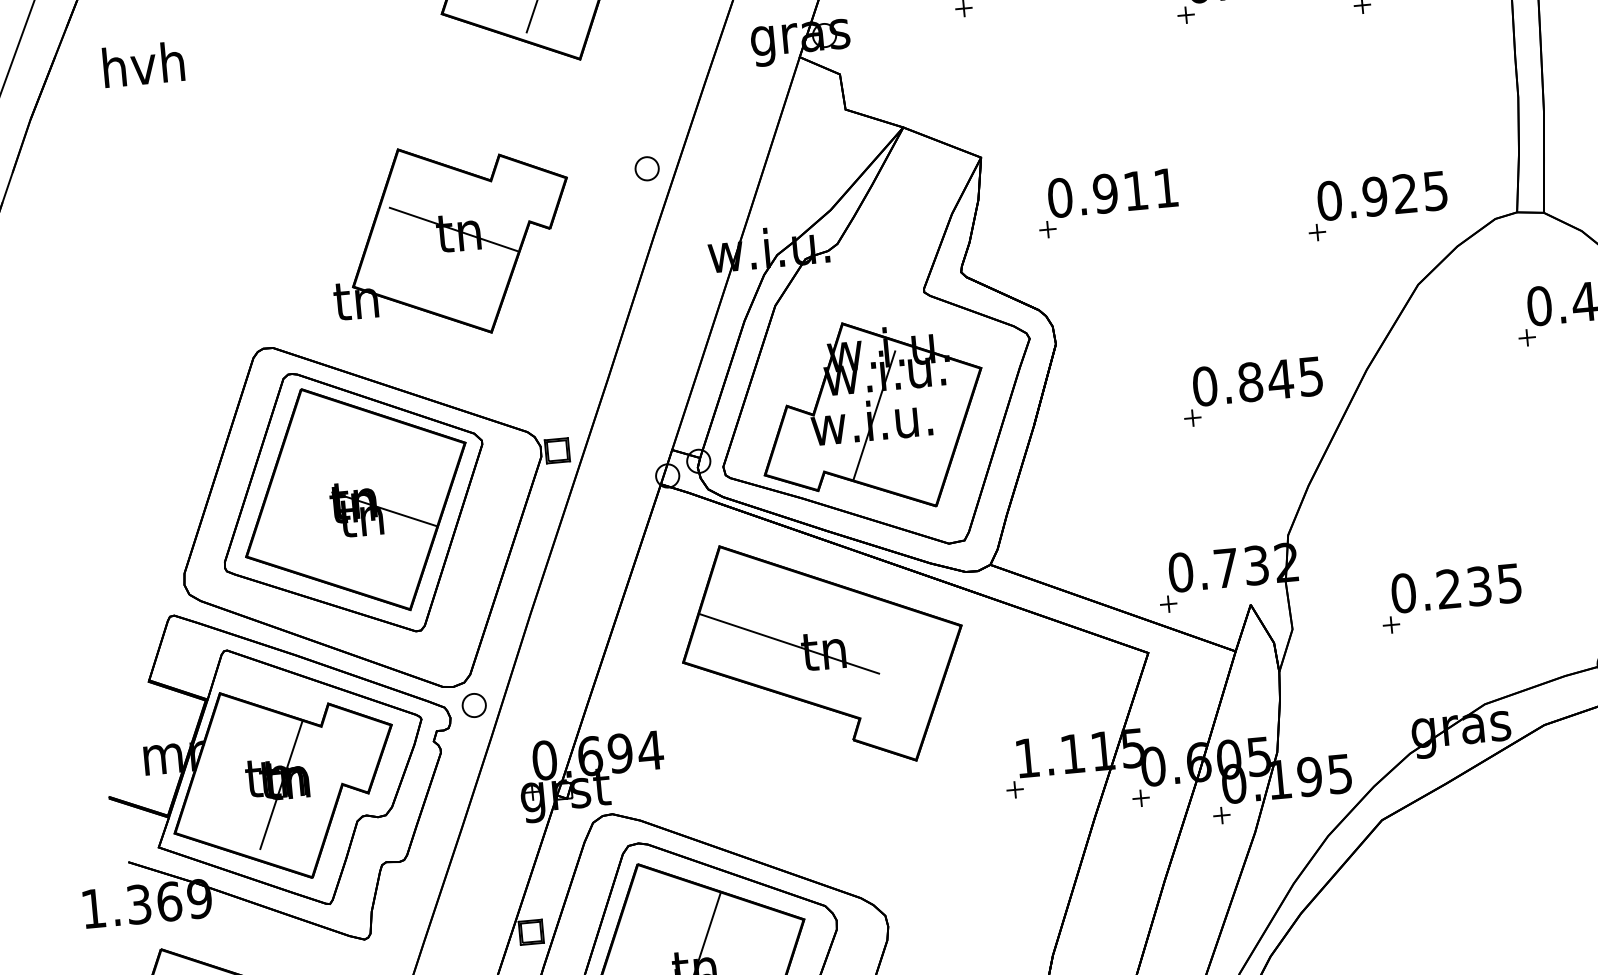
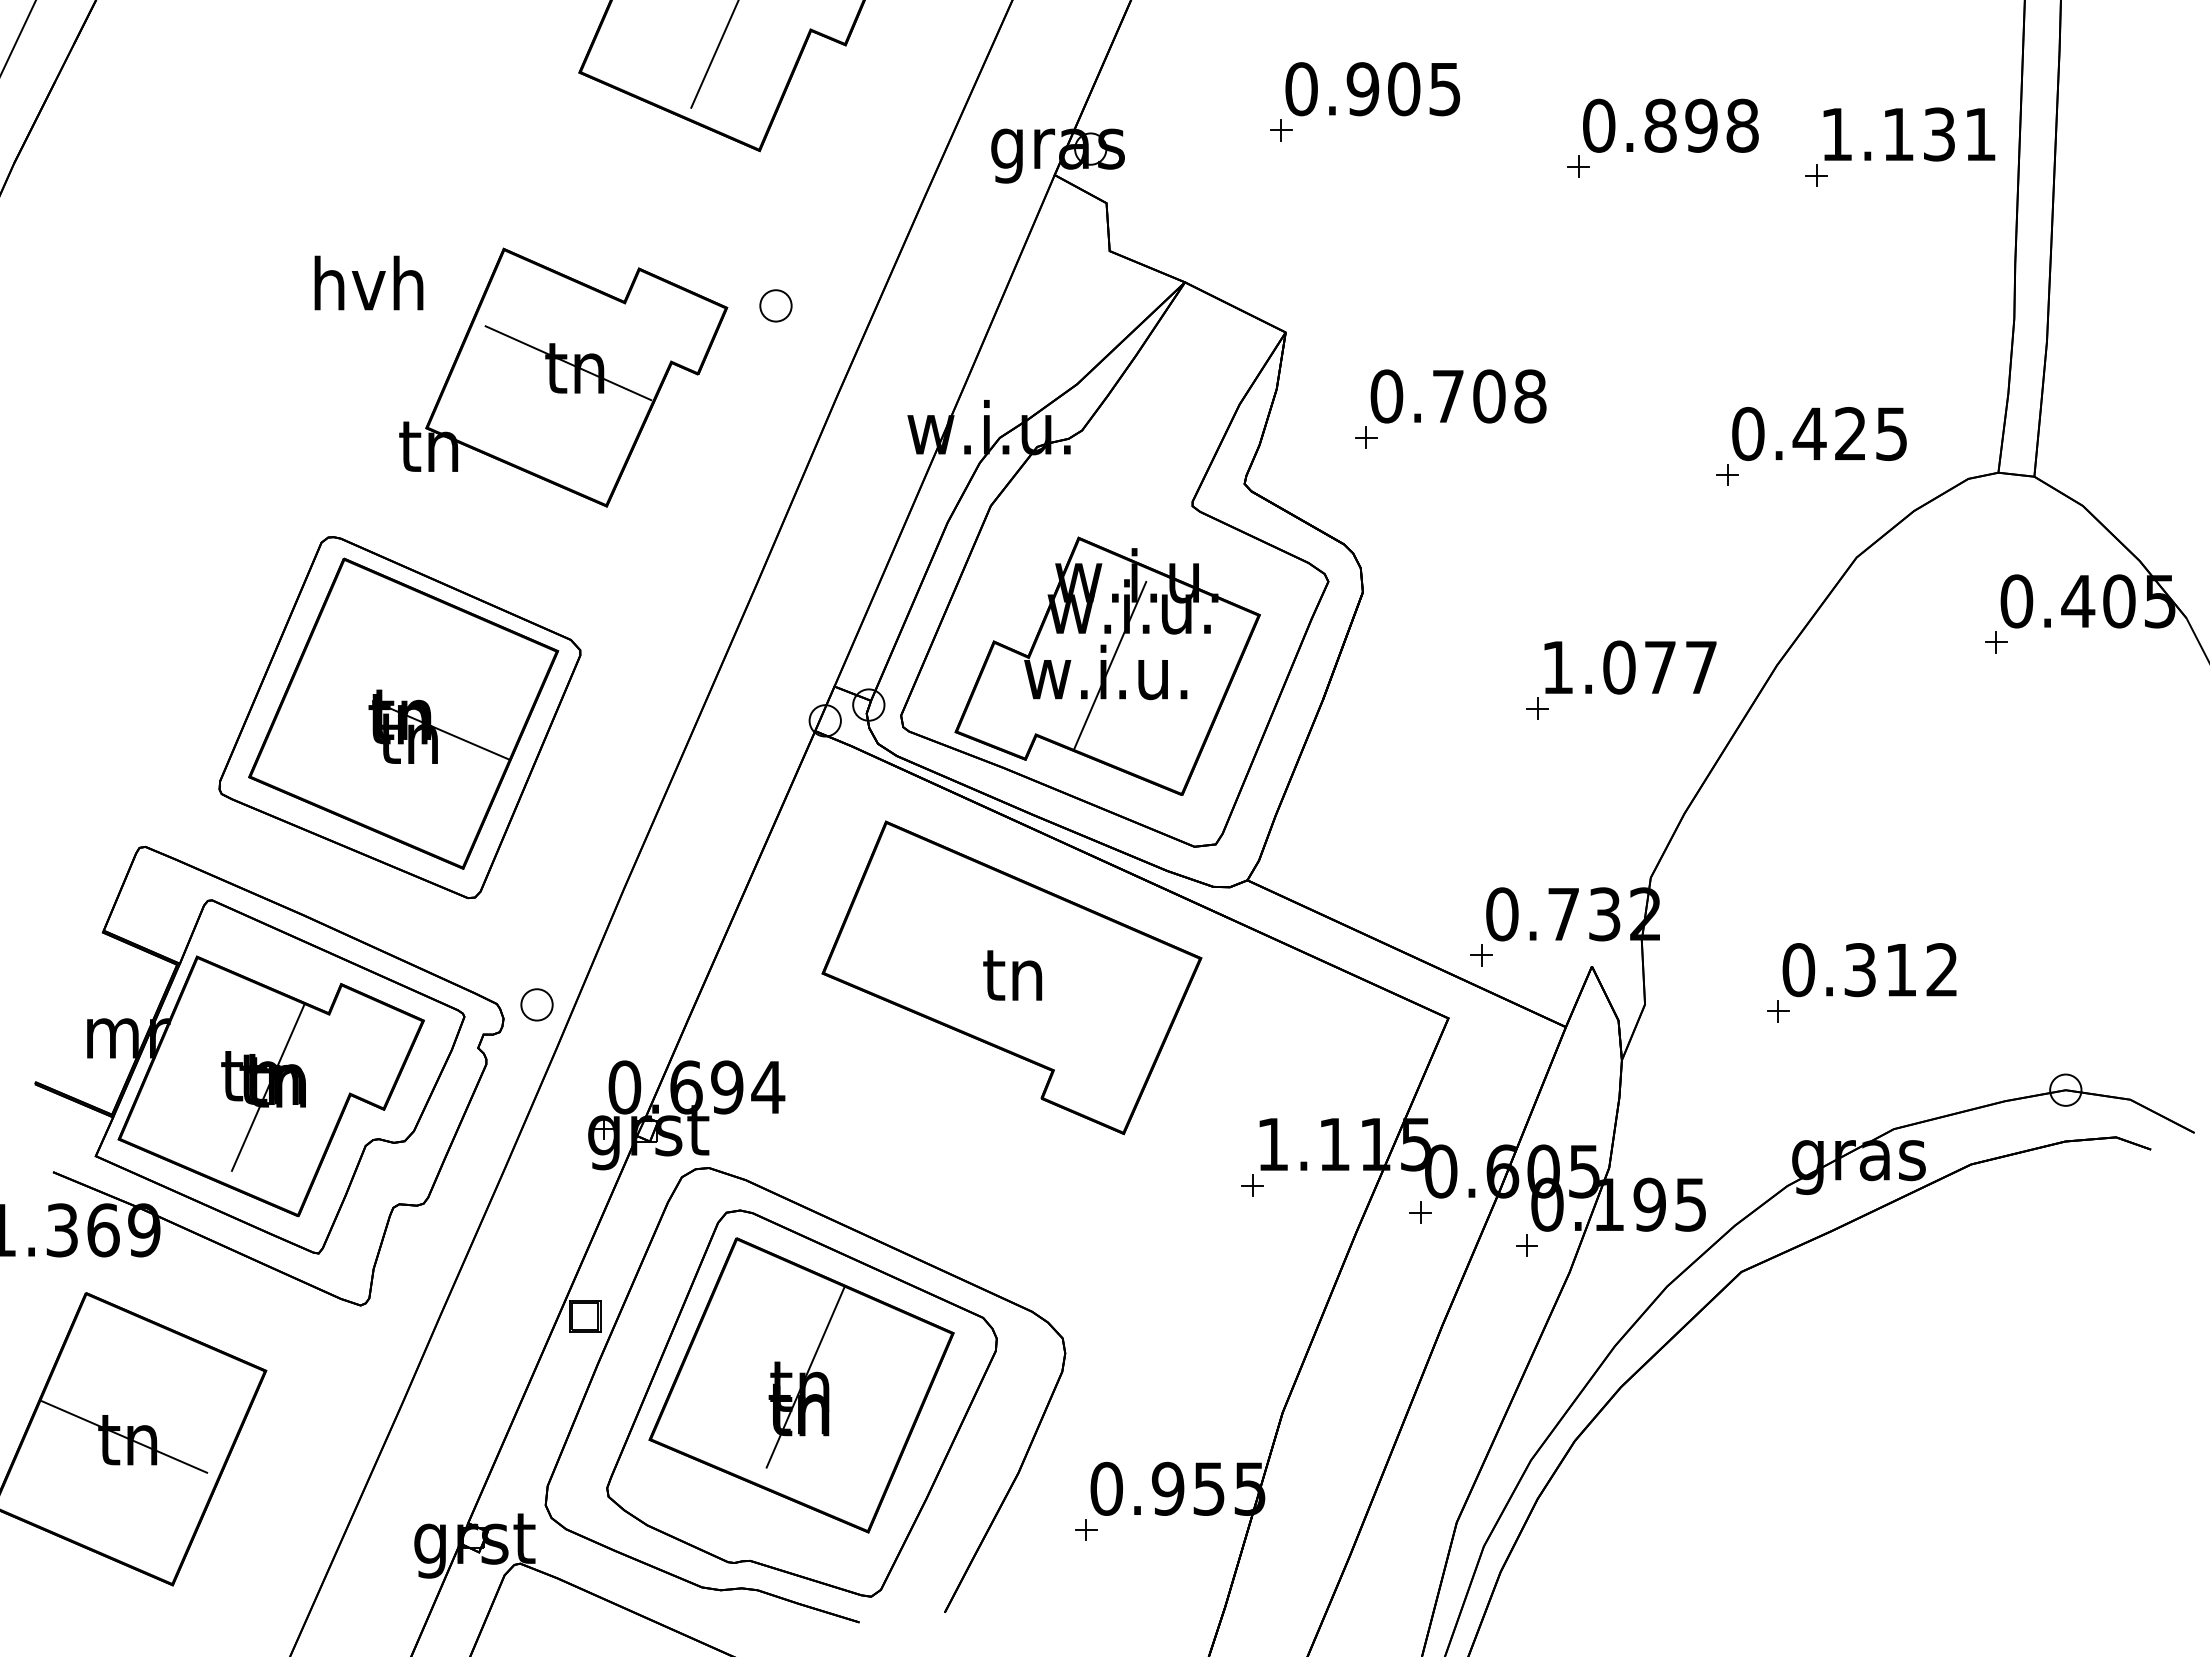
text: (143, 64) -> (368, 282), moved
part: (646, 168) -> (775, 305), moved
text: (1136, 190) -> (1489, 396), 0.911 -> 0.708
text: (1374, 196) -> (1809, 433), 0.925 -> 0.425
text: (1257, 381) -> (1628, 667), 0.845 -> 1.077
part: (376, 516) -> (429, 738), removed
text: (1478, 586) -> (1900, 970), 0.235 -> 0.312
line: (789, 643) -> (967, 961), removed

